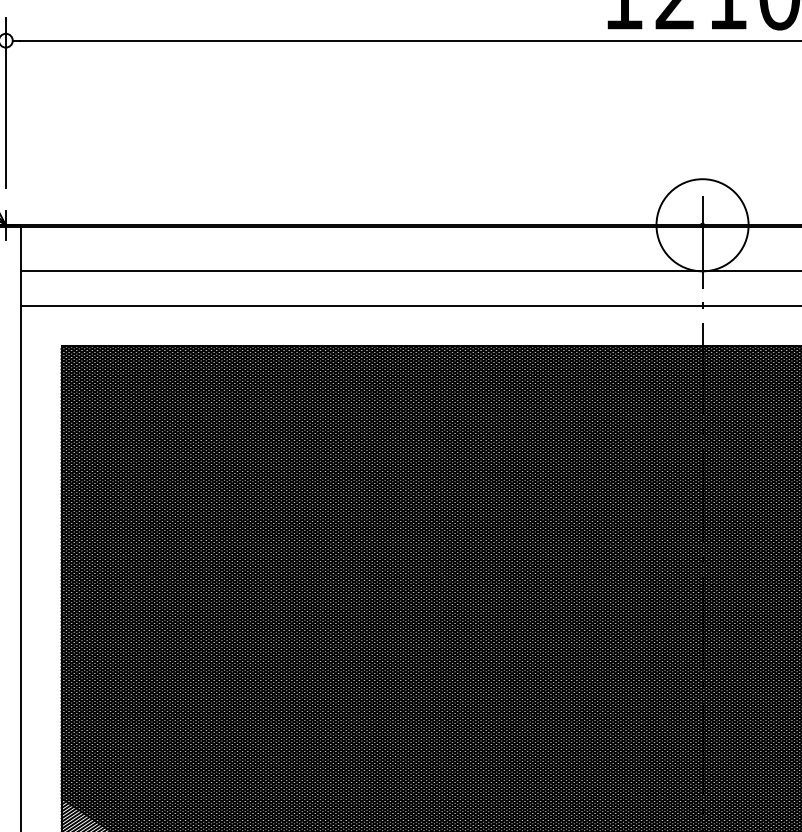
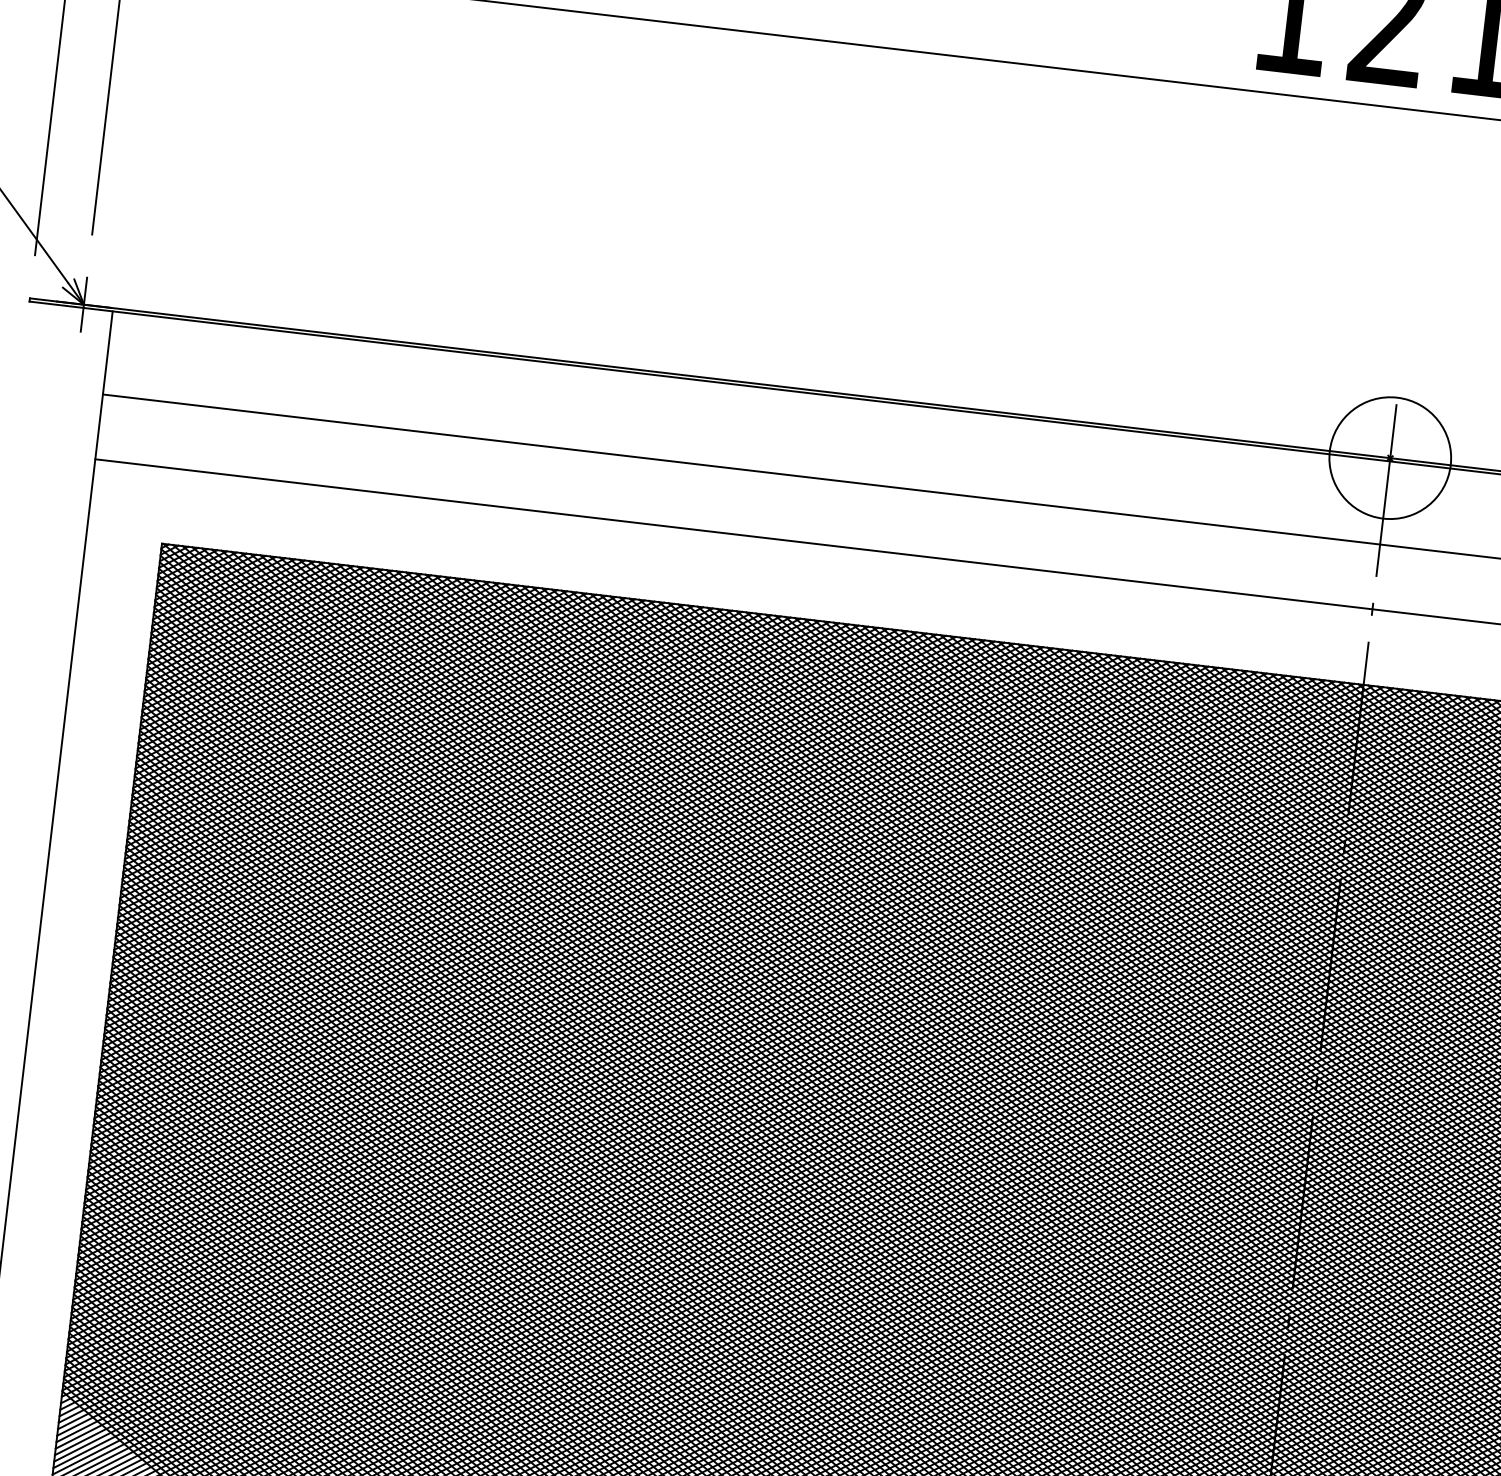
circle: (702, 225) -> (1390, 458), size x0.7

